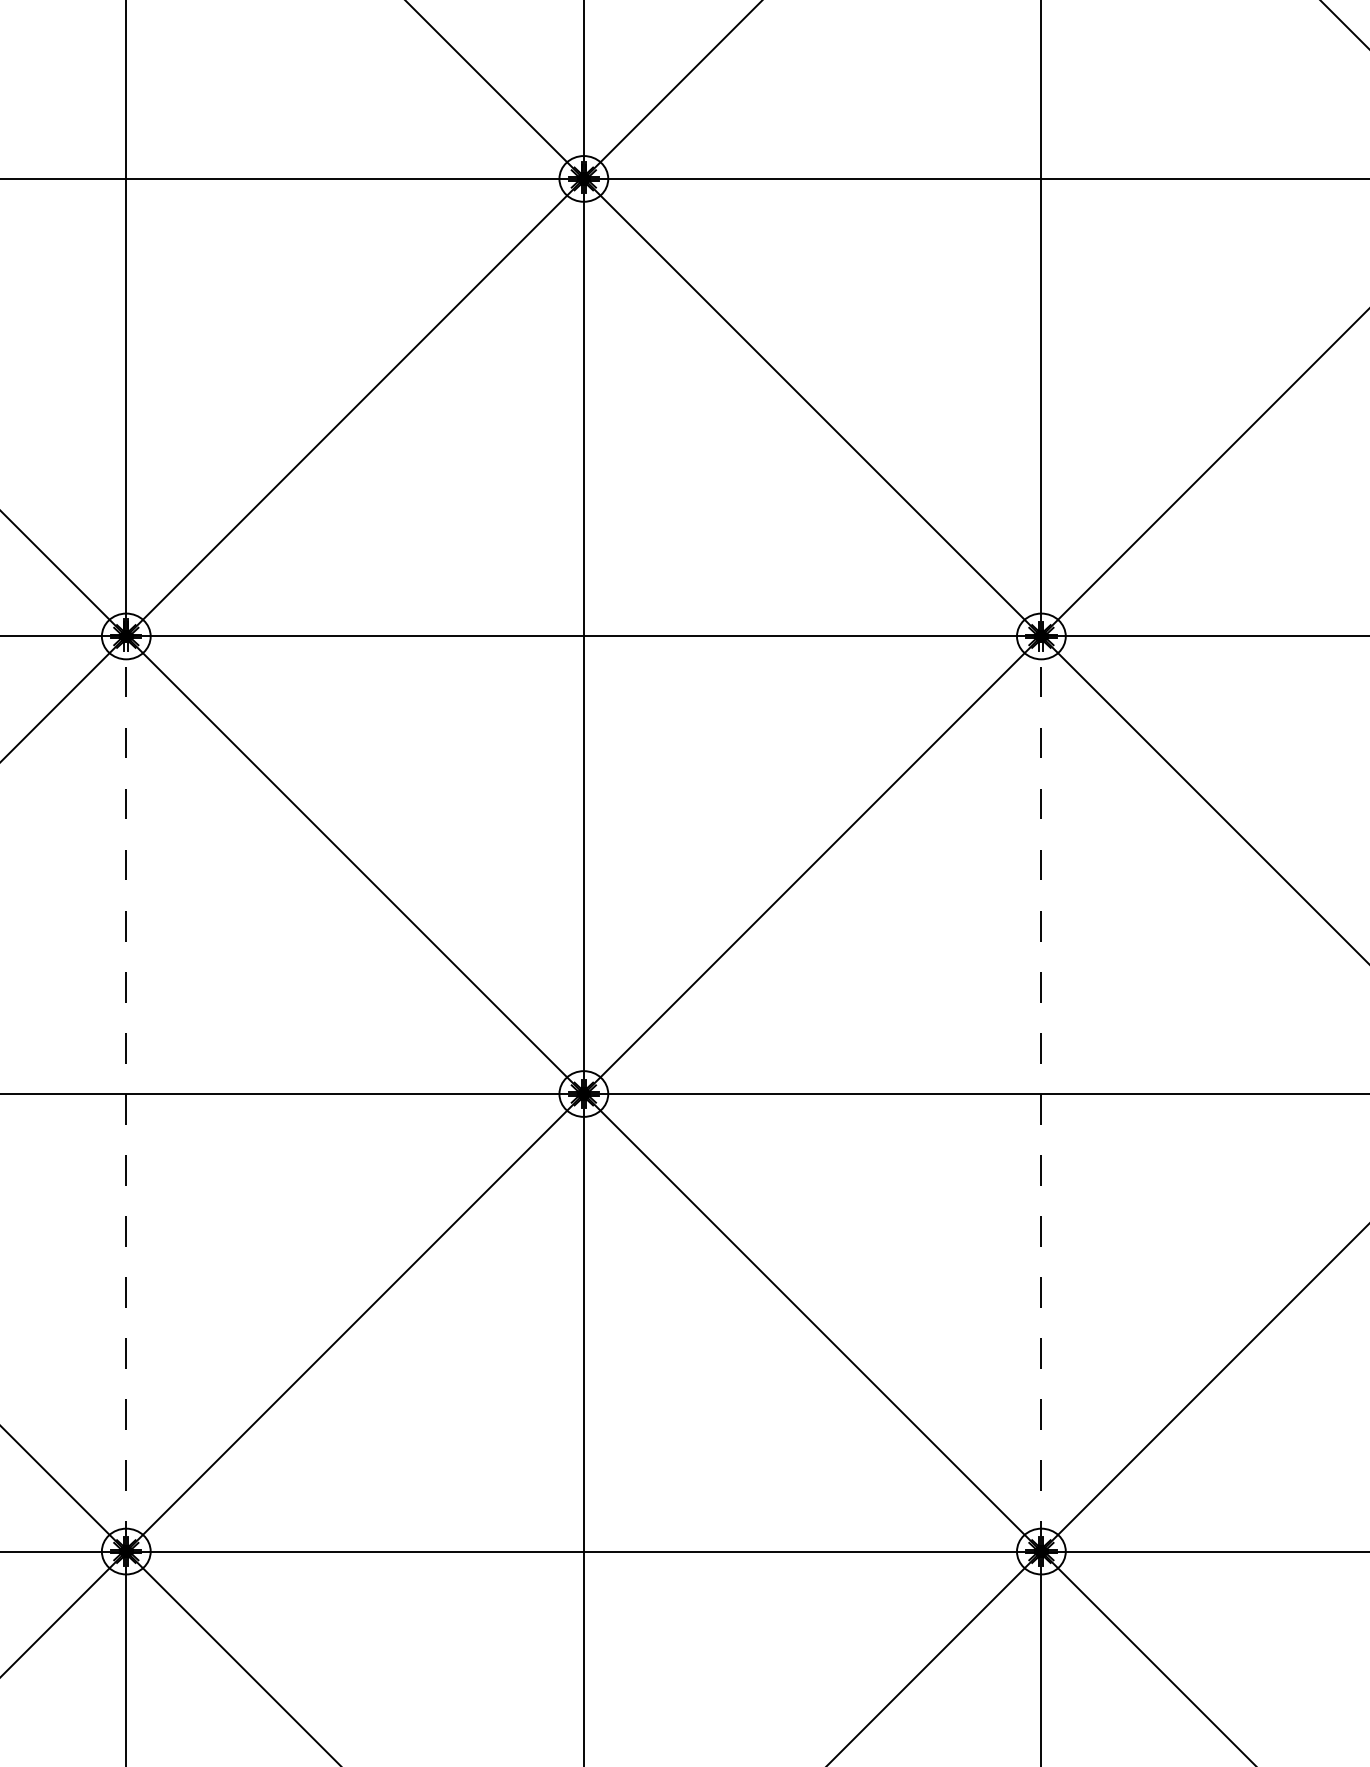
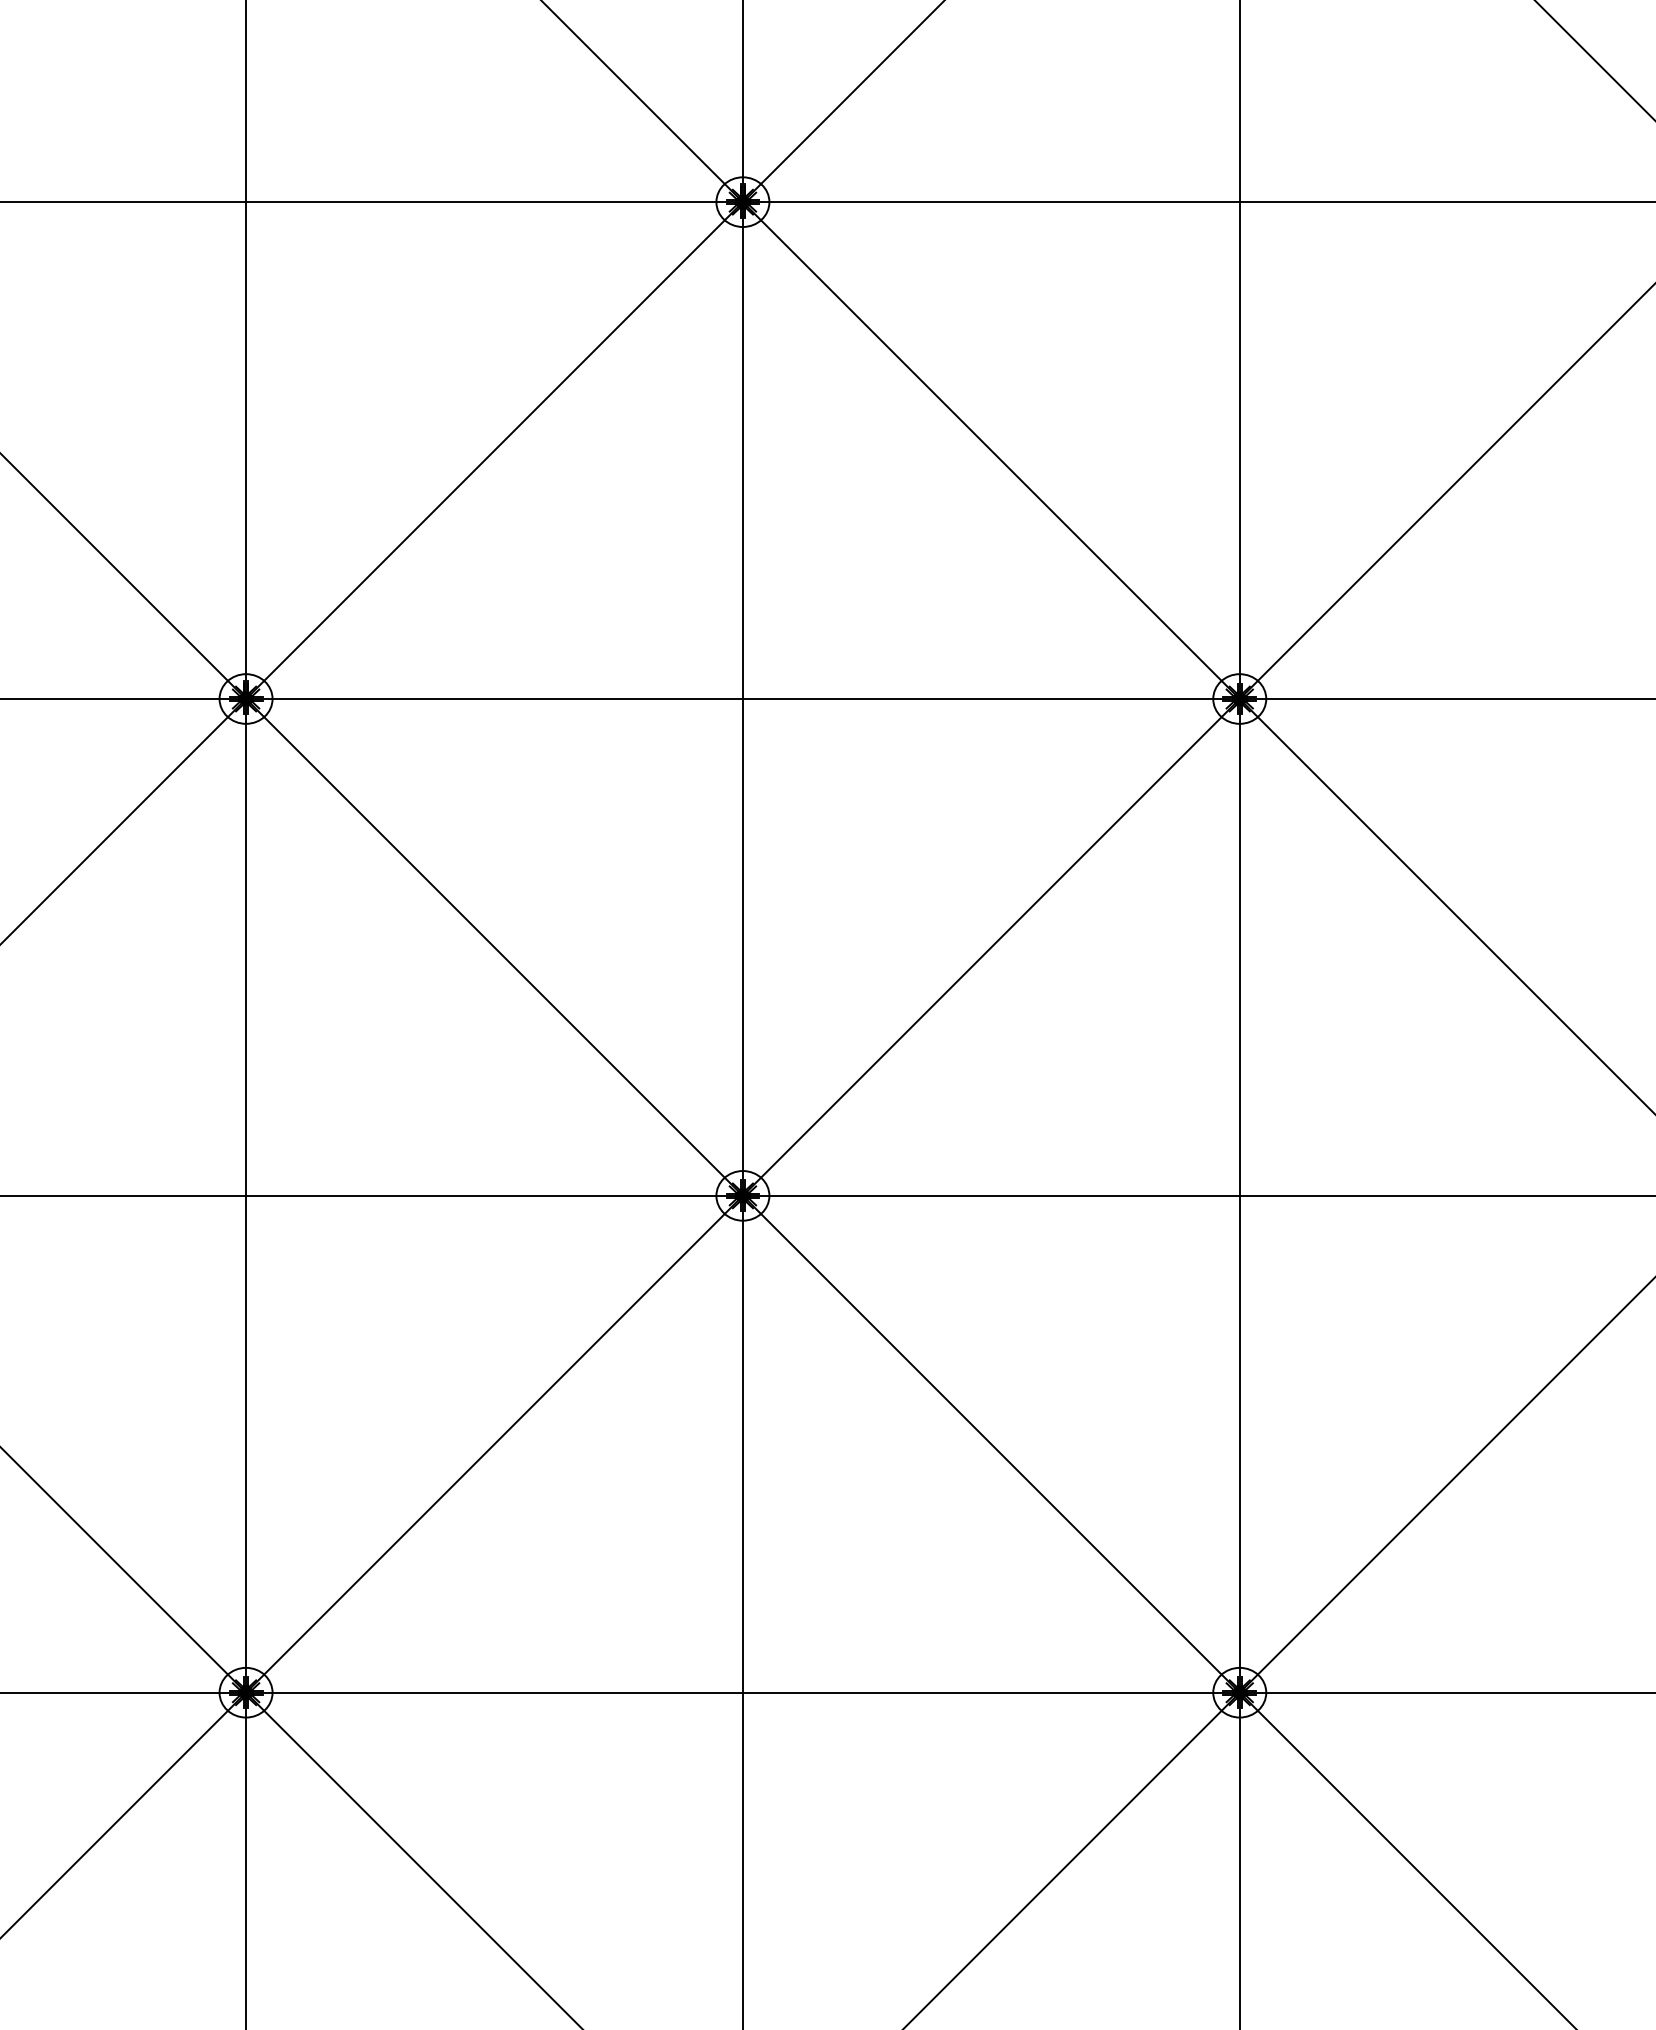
line: (126, 1093) -> (246, 1195), dashed -> solid
line: (1041, 1093) -> (1239, 1195), dashed -> solid

